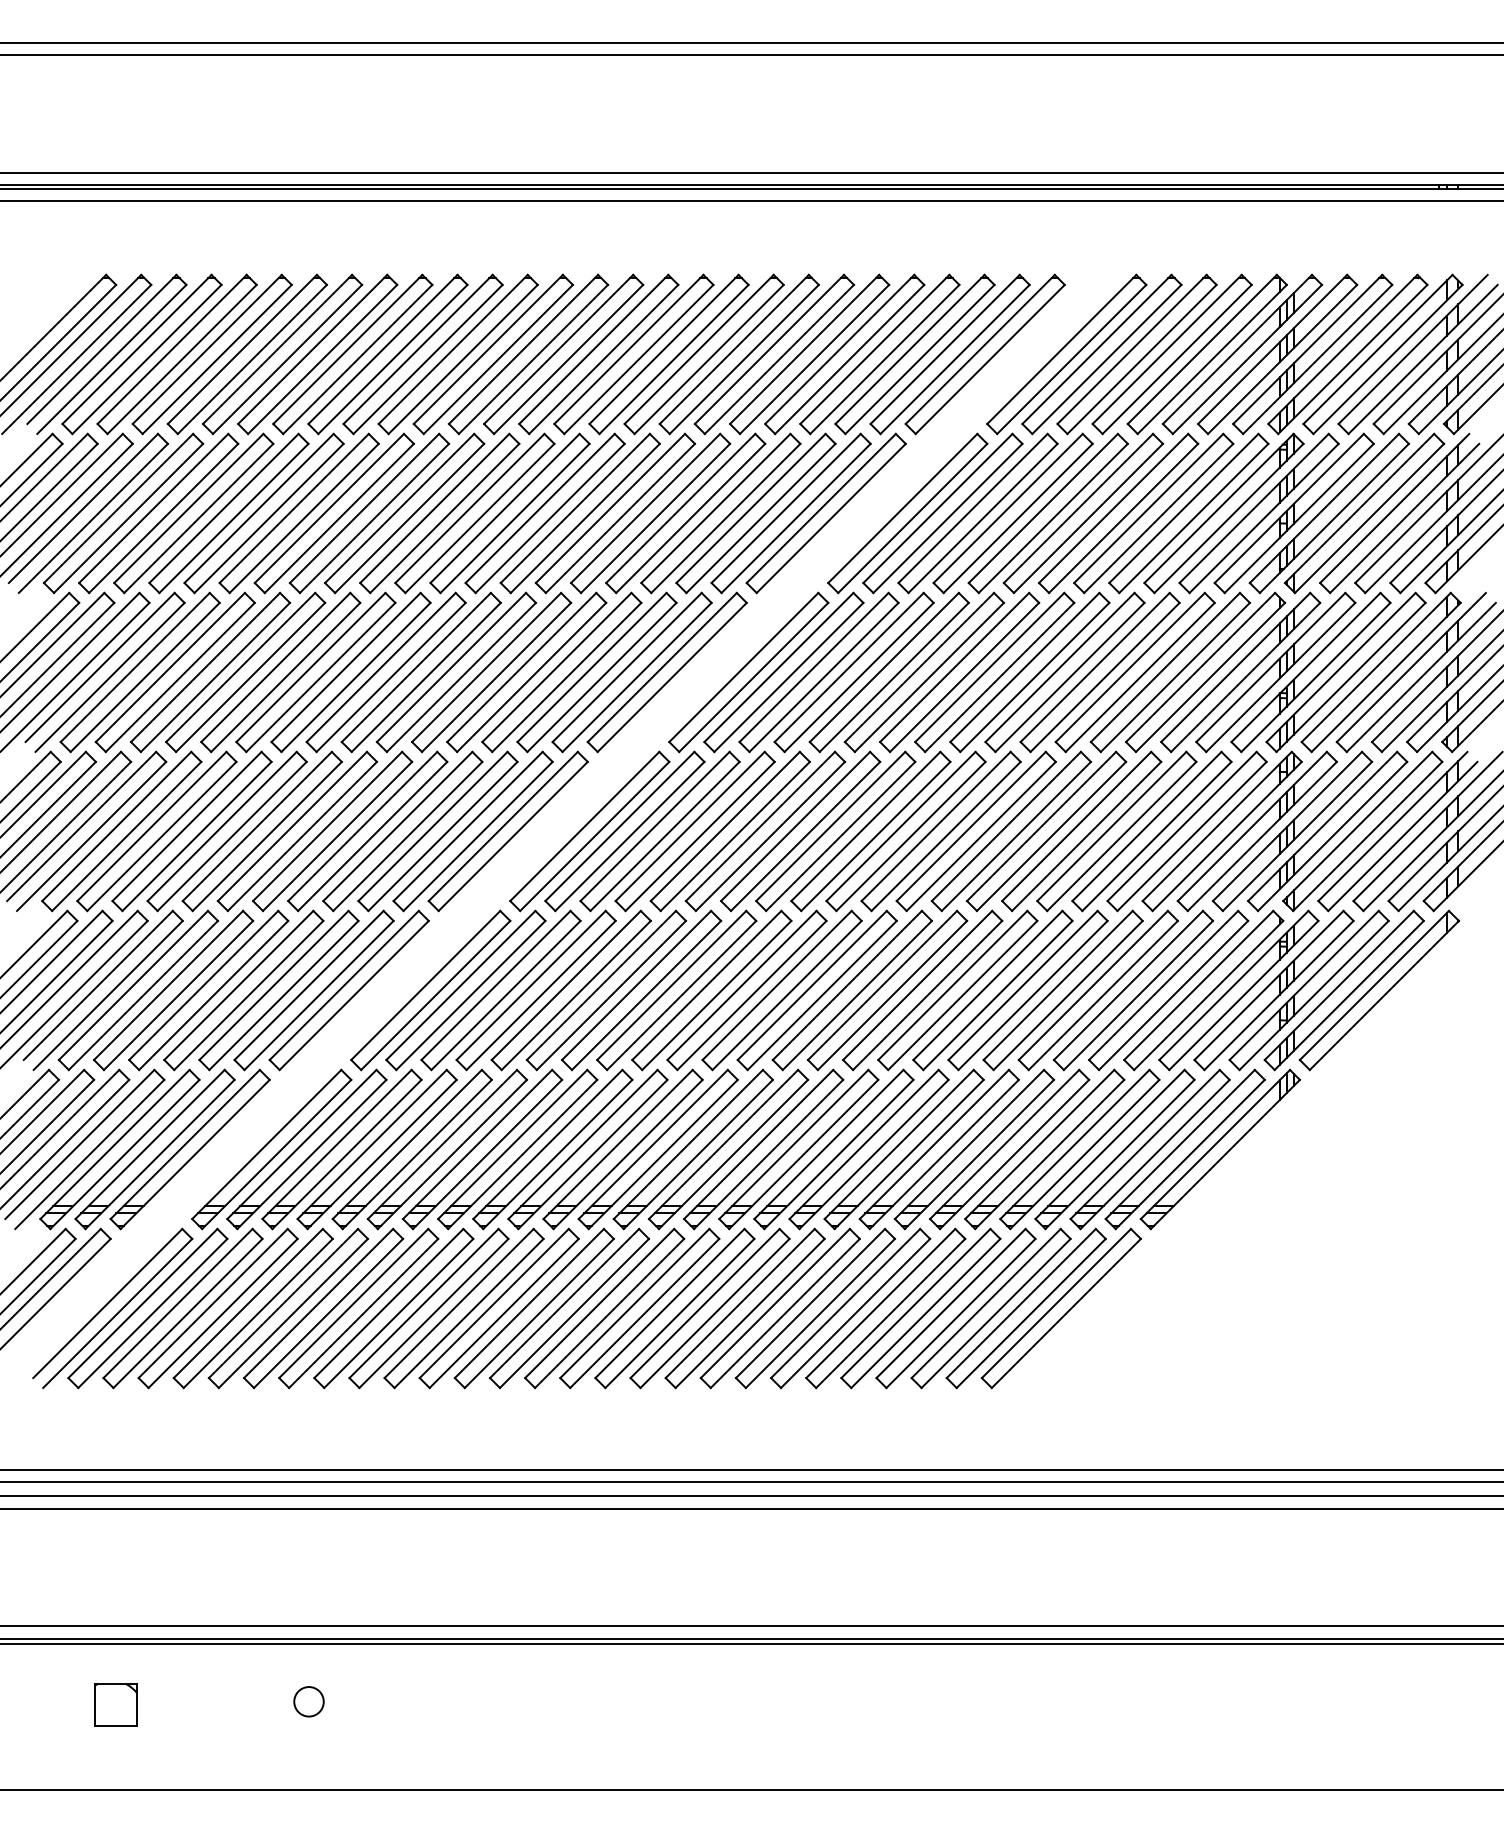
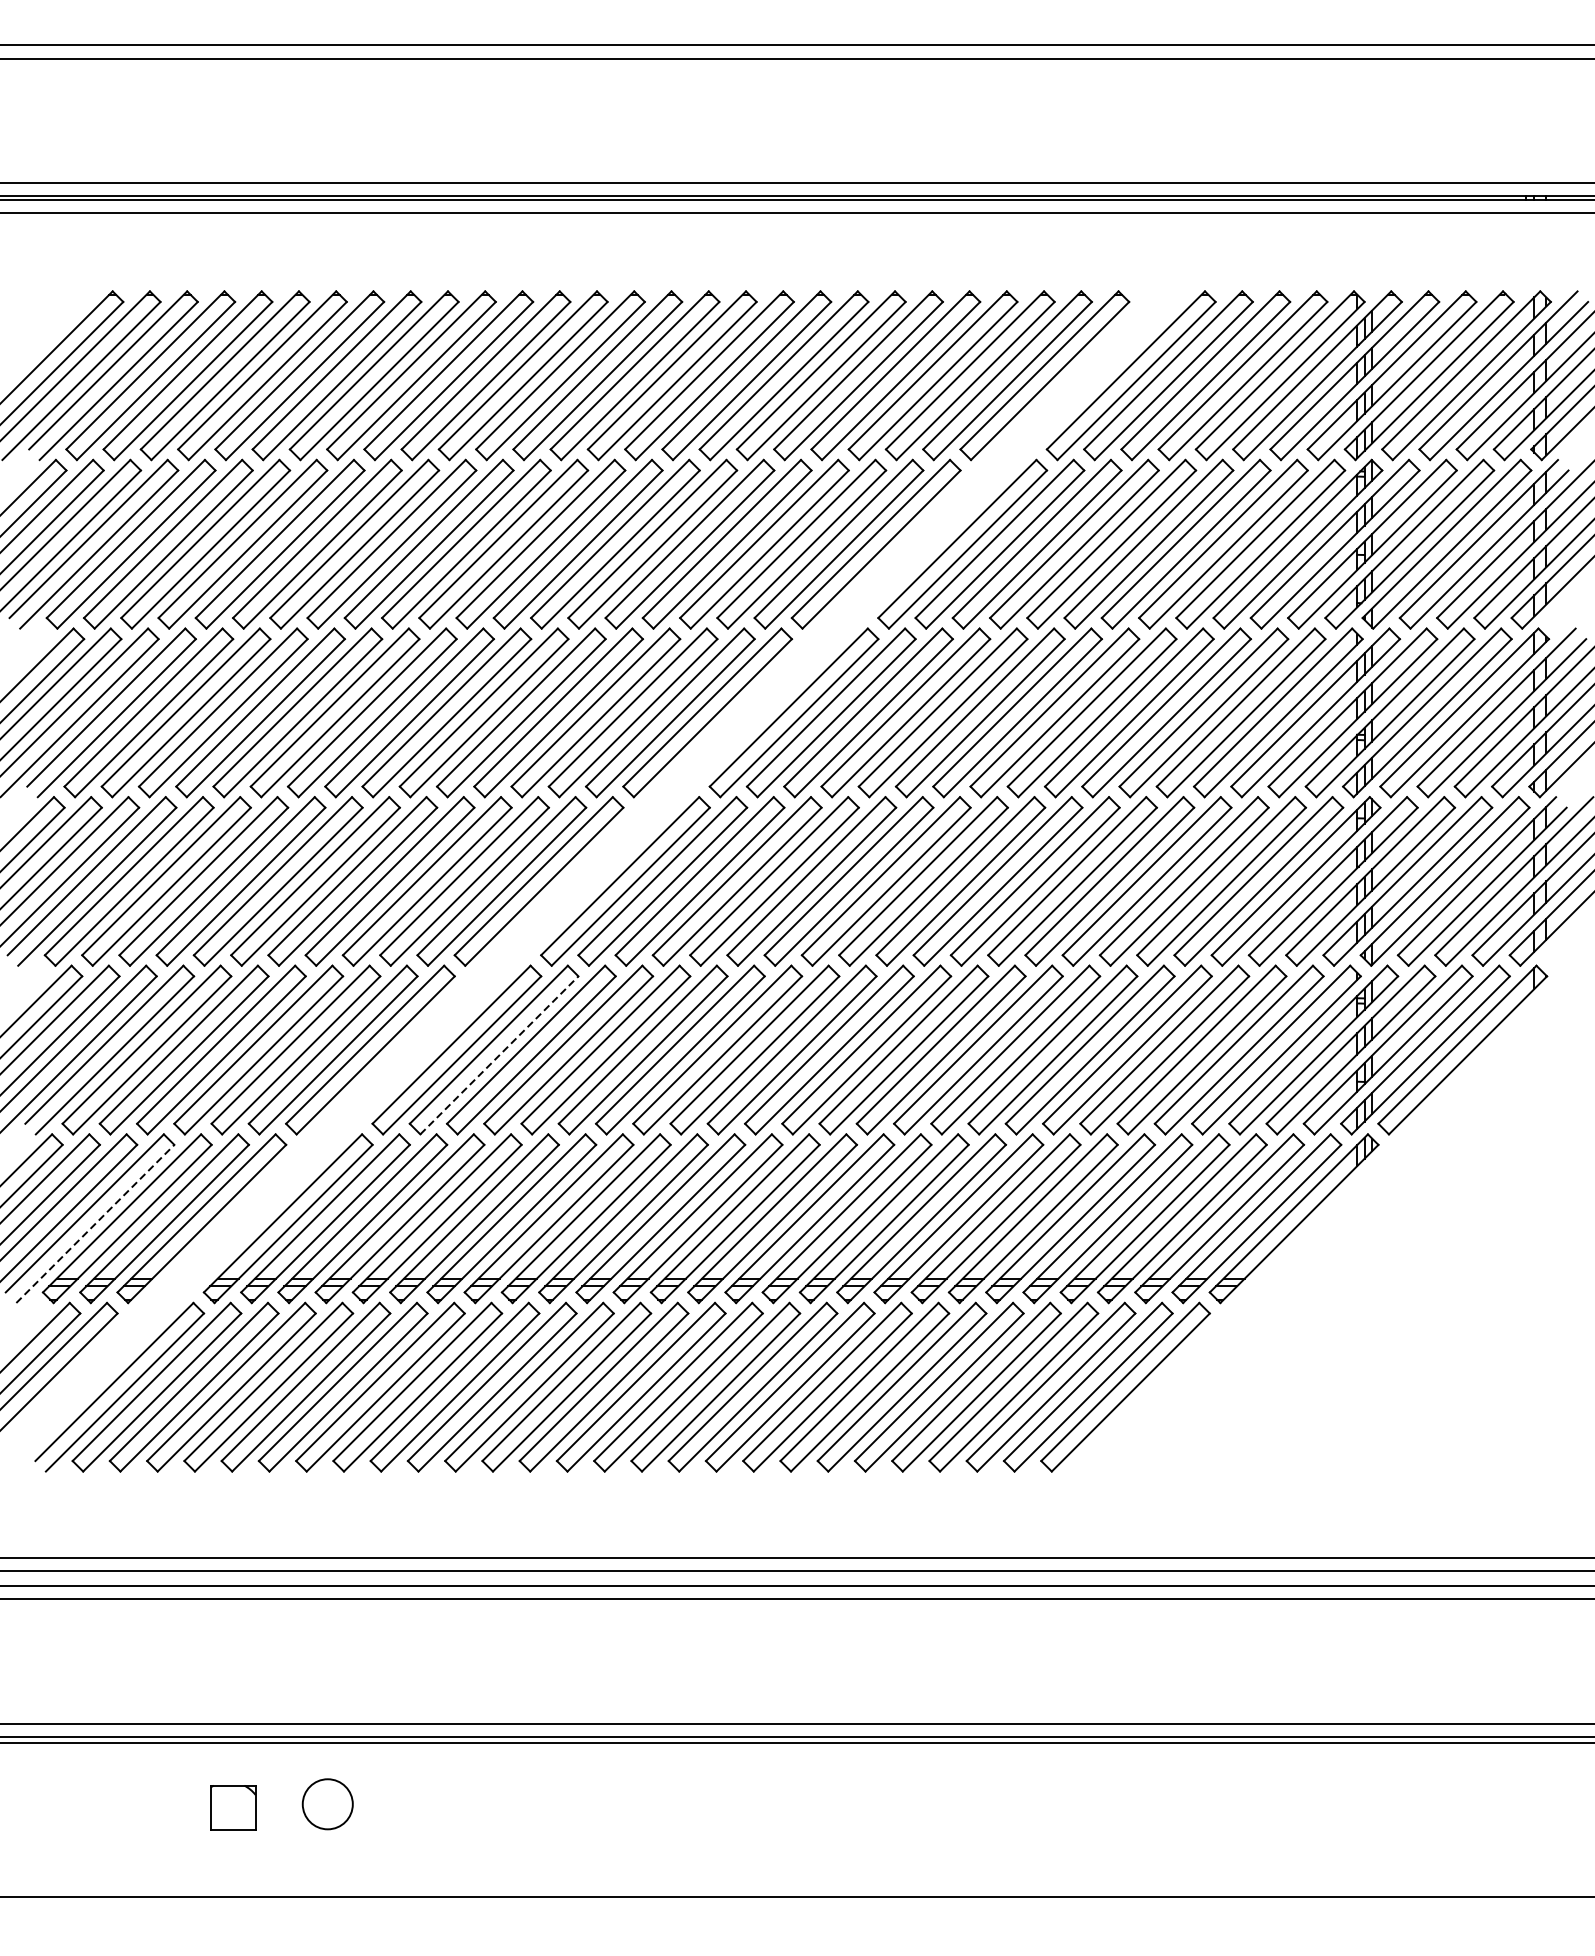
line: (471, 995) -> (500, 1055), solid -> dashed
line: (90, 1154) -> (96, 1223), solid -> dashed
circle: (308, 1701) -> (327, 1803), size x1.6
part: (115, 1704) -> (232, 1807), moved

